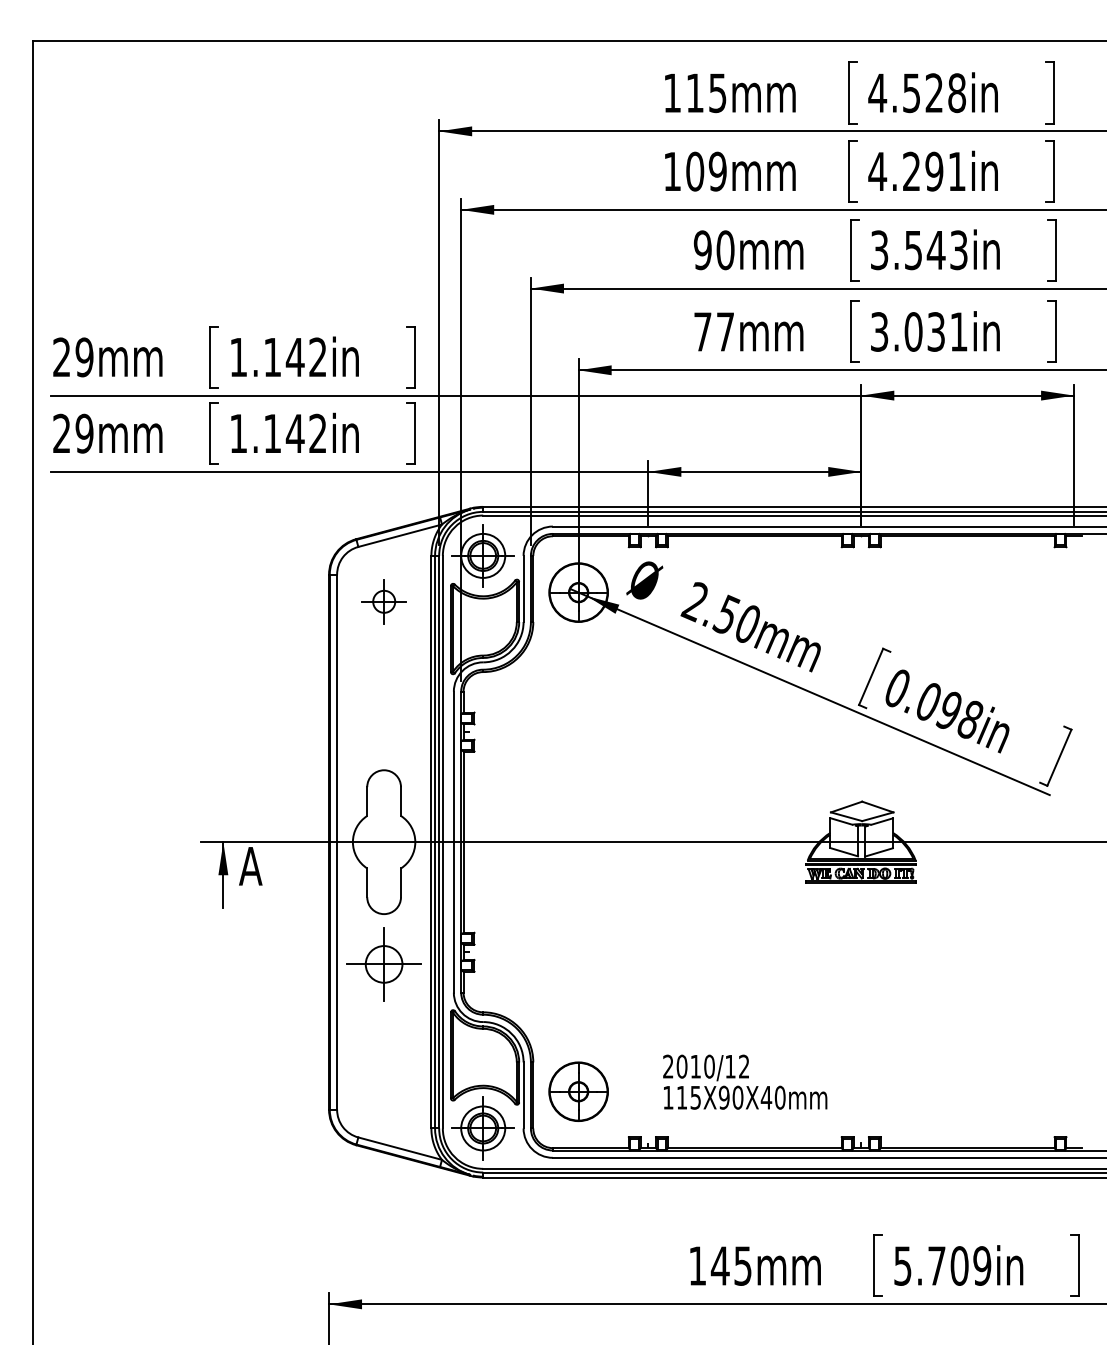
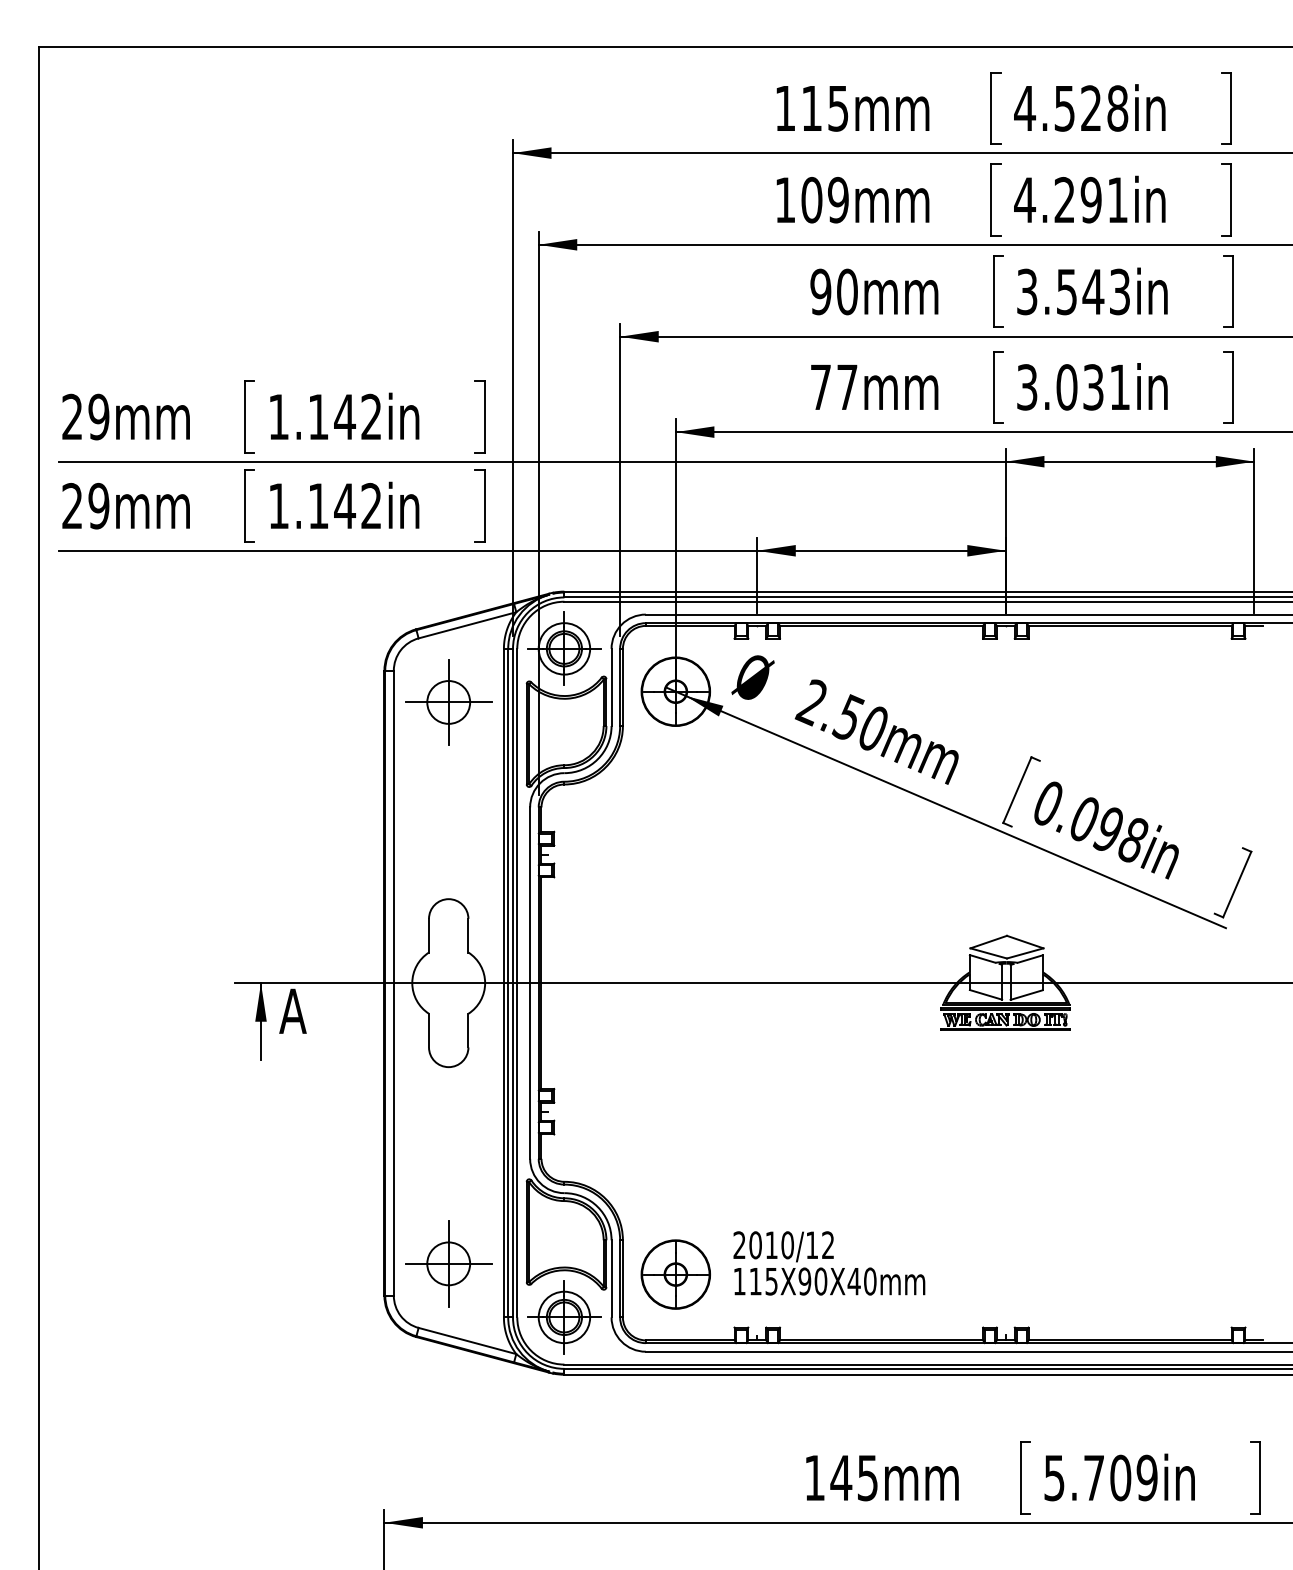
part: (383, 601) -> (448, 702), size x1.67
part: (383, 964) -> (448, 1263), moved
text: (745, 1082) -> (829, 1263), moved

